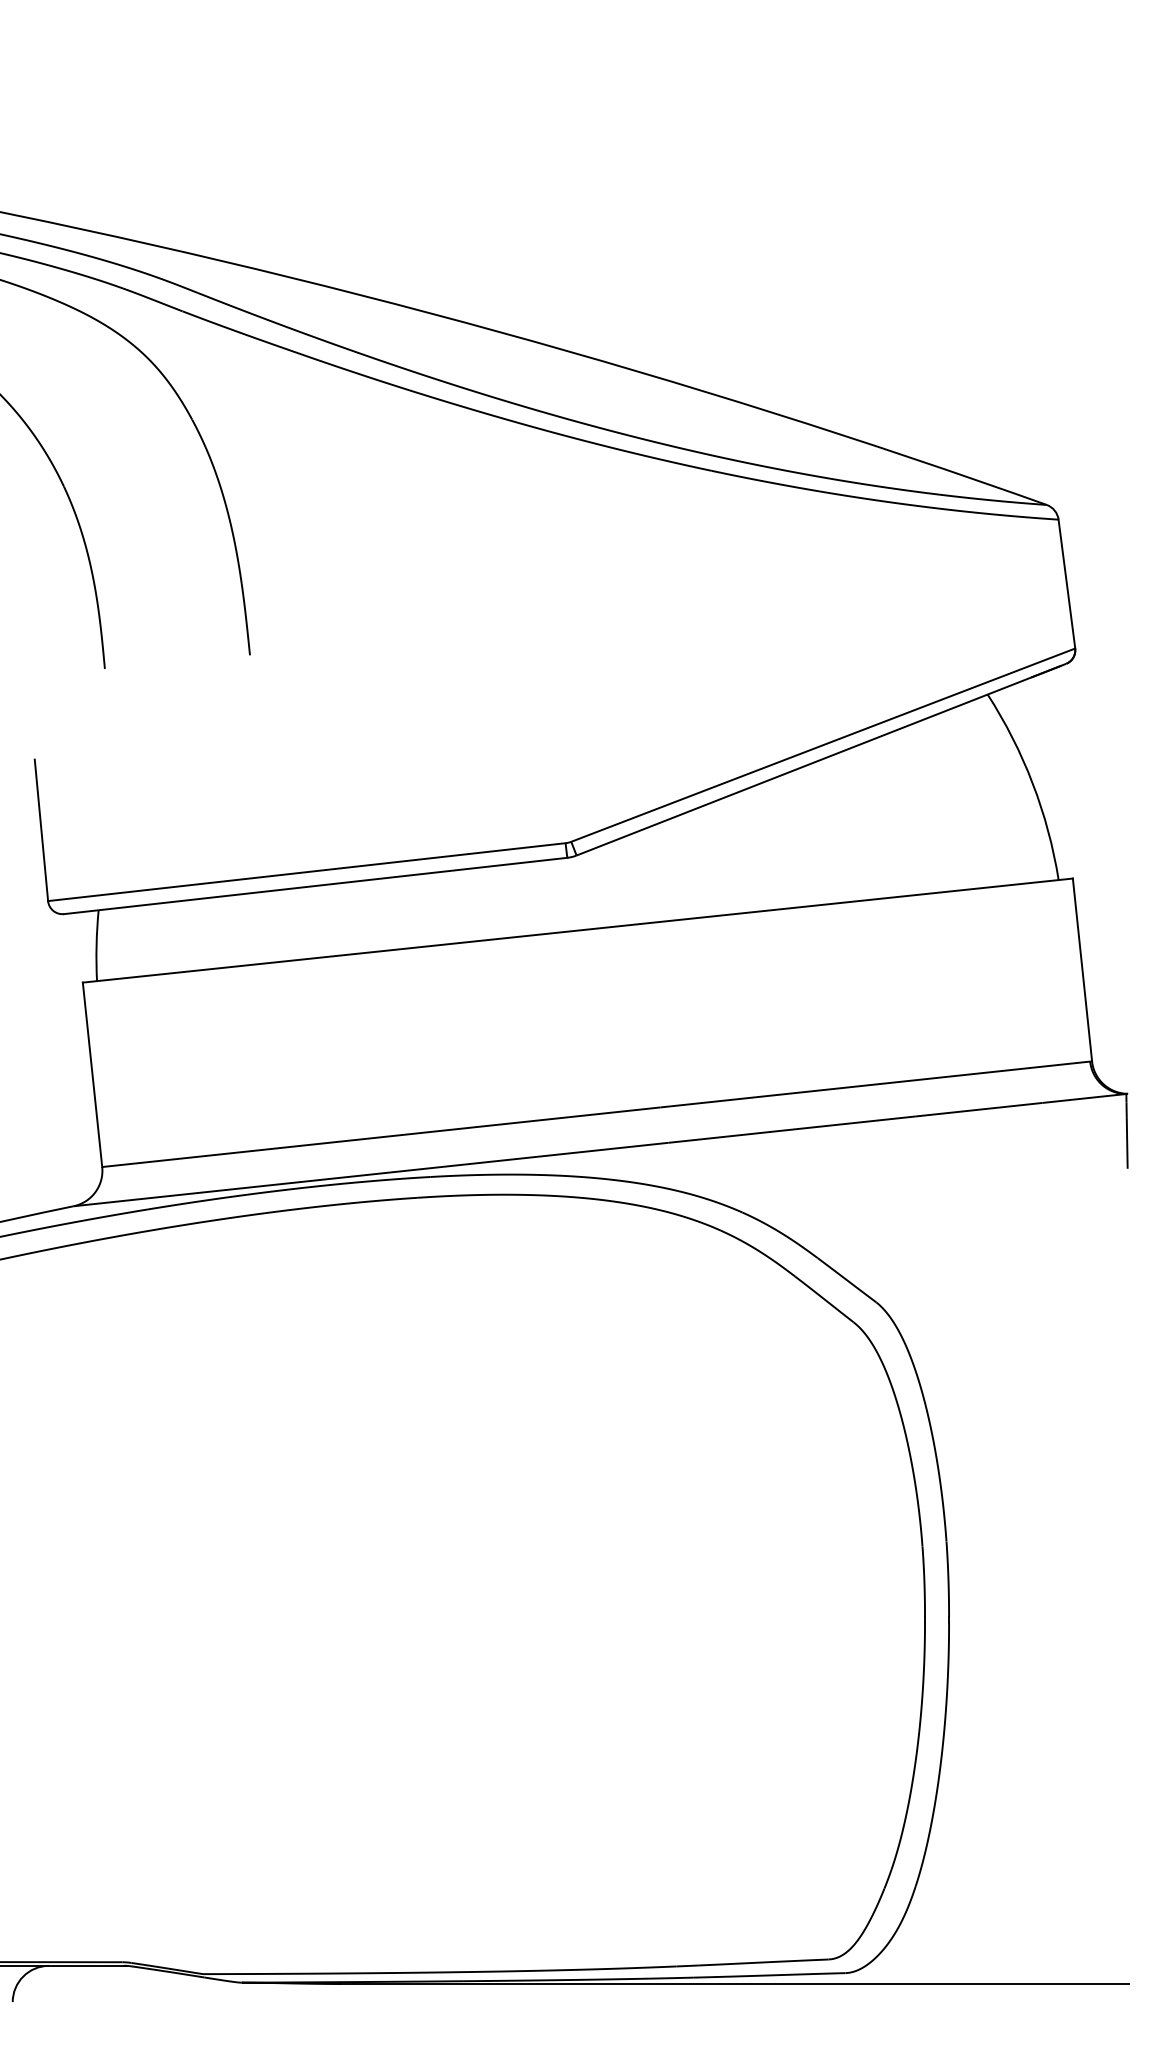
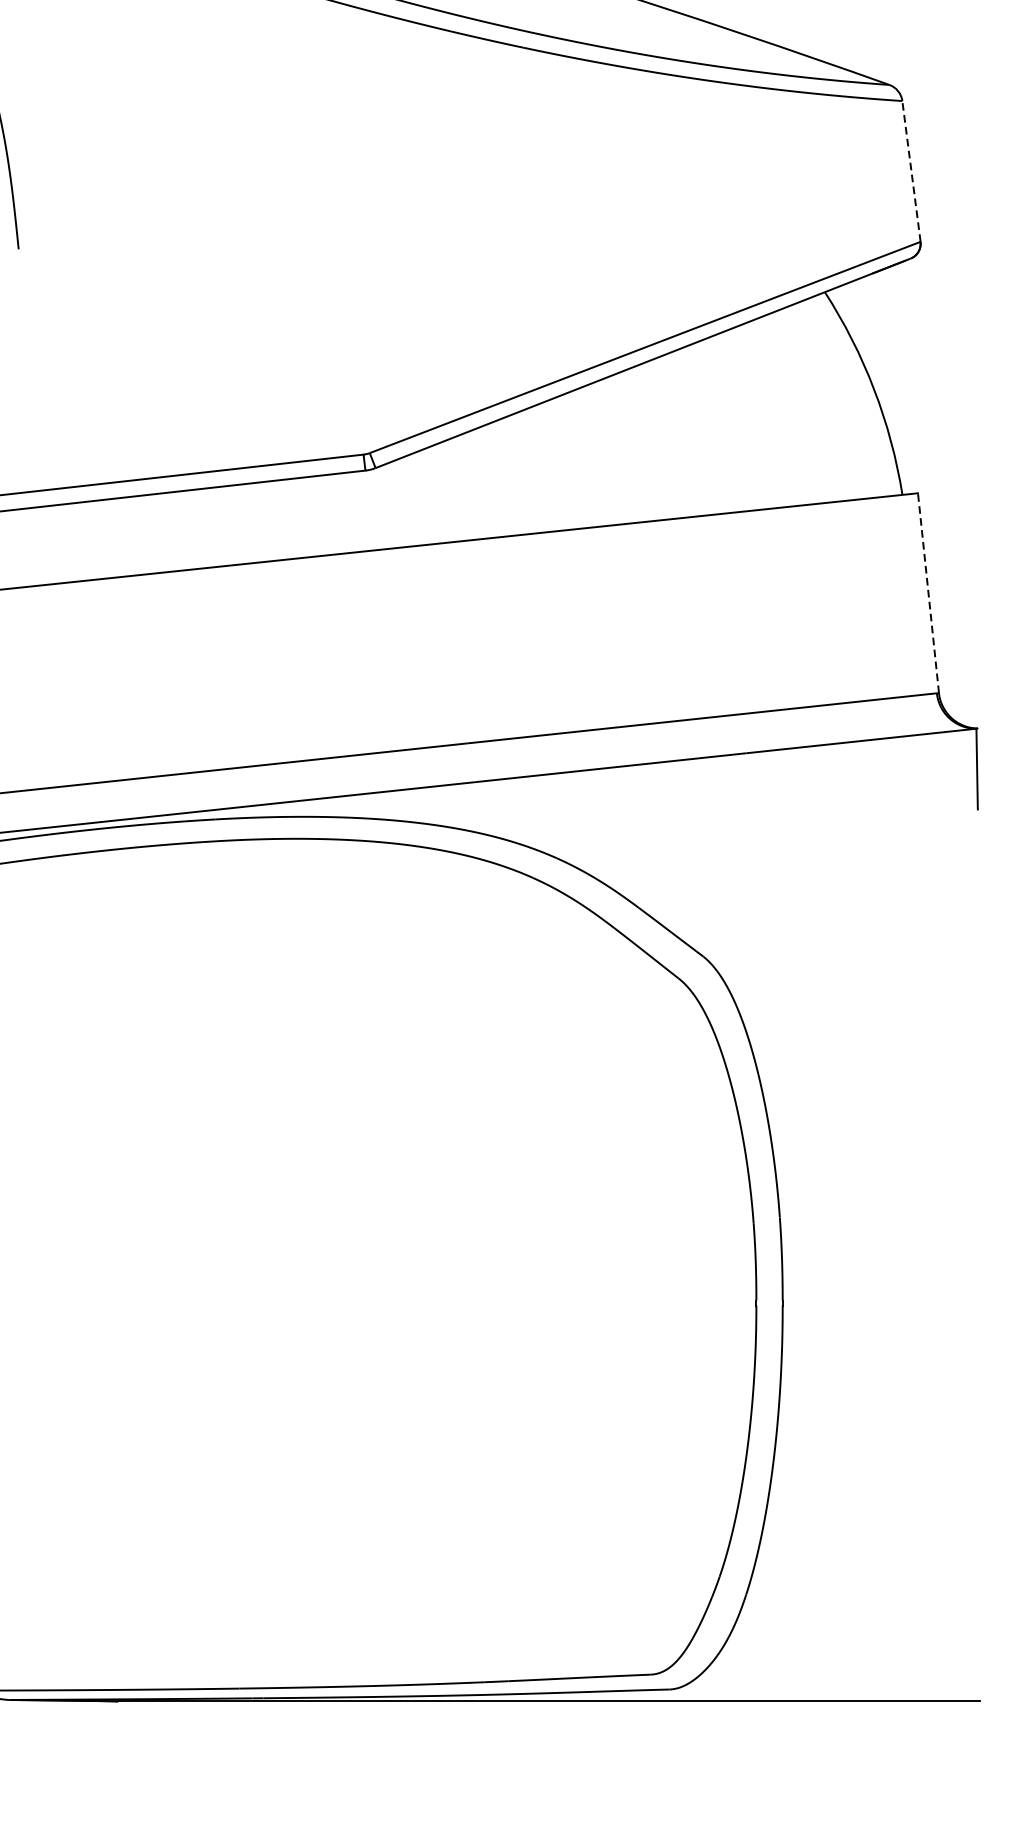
line: (1066, 584) -> (911, 171), solid -> dashed
line: (1082, 969) -> (928, 592), solid -> dashed

